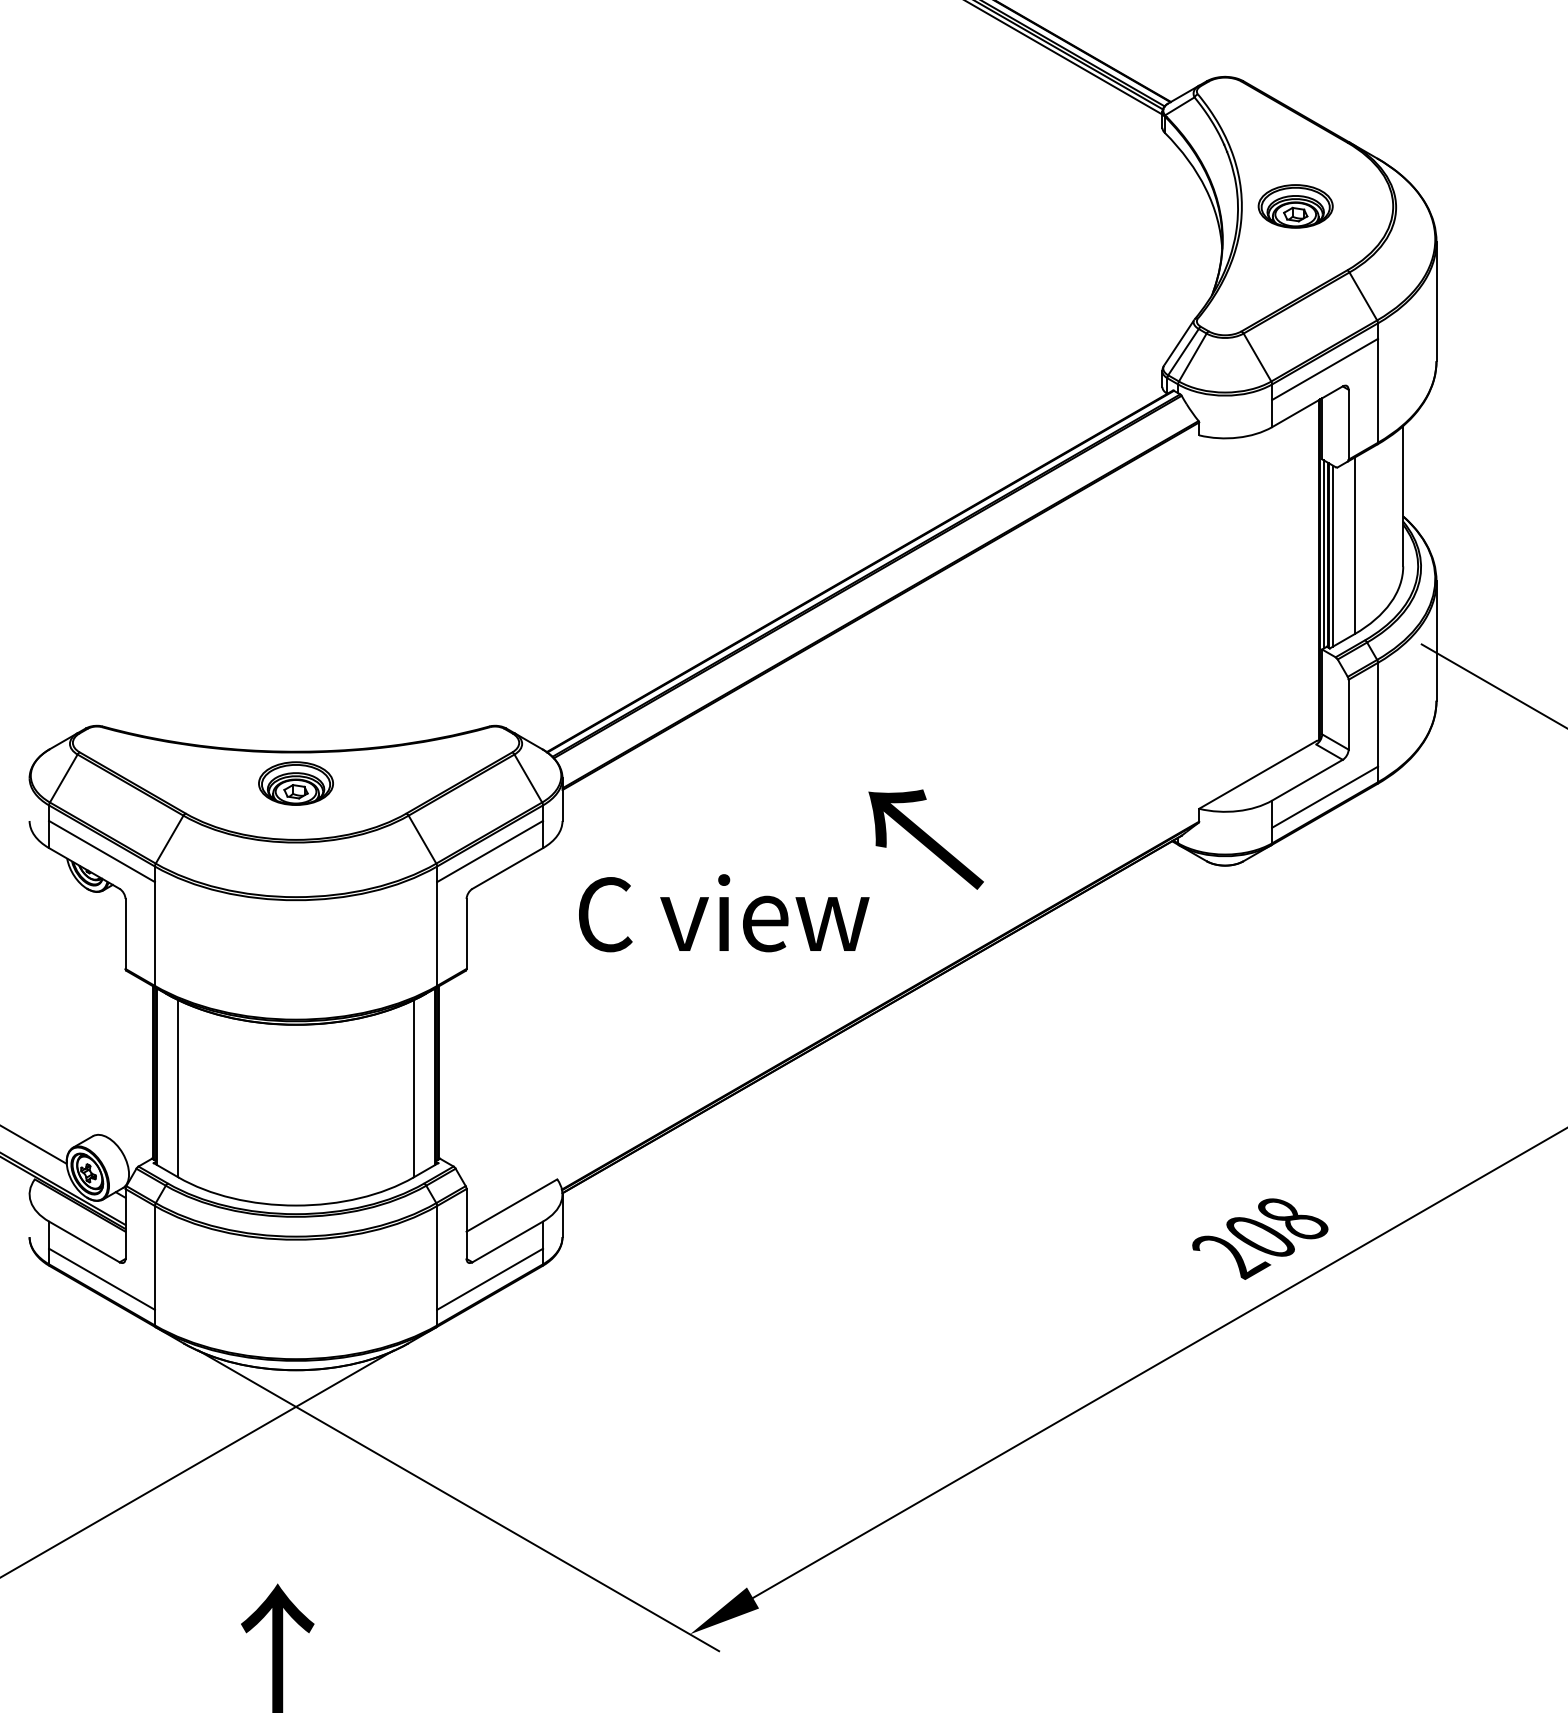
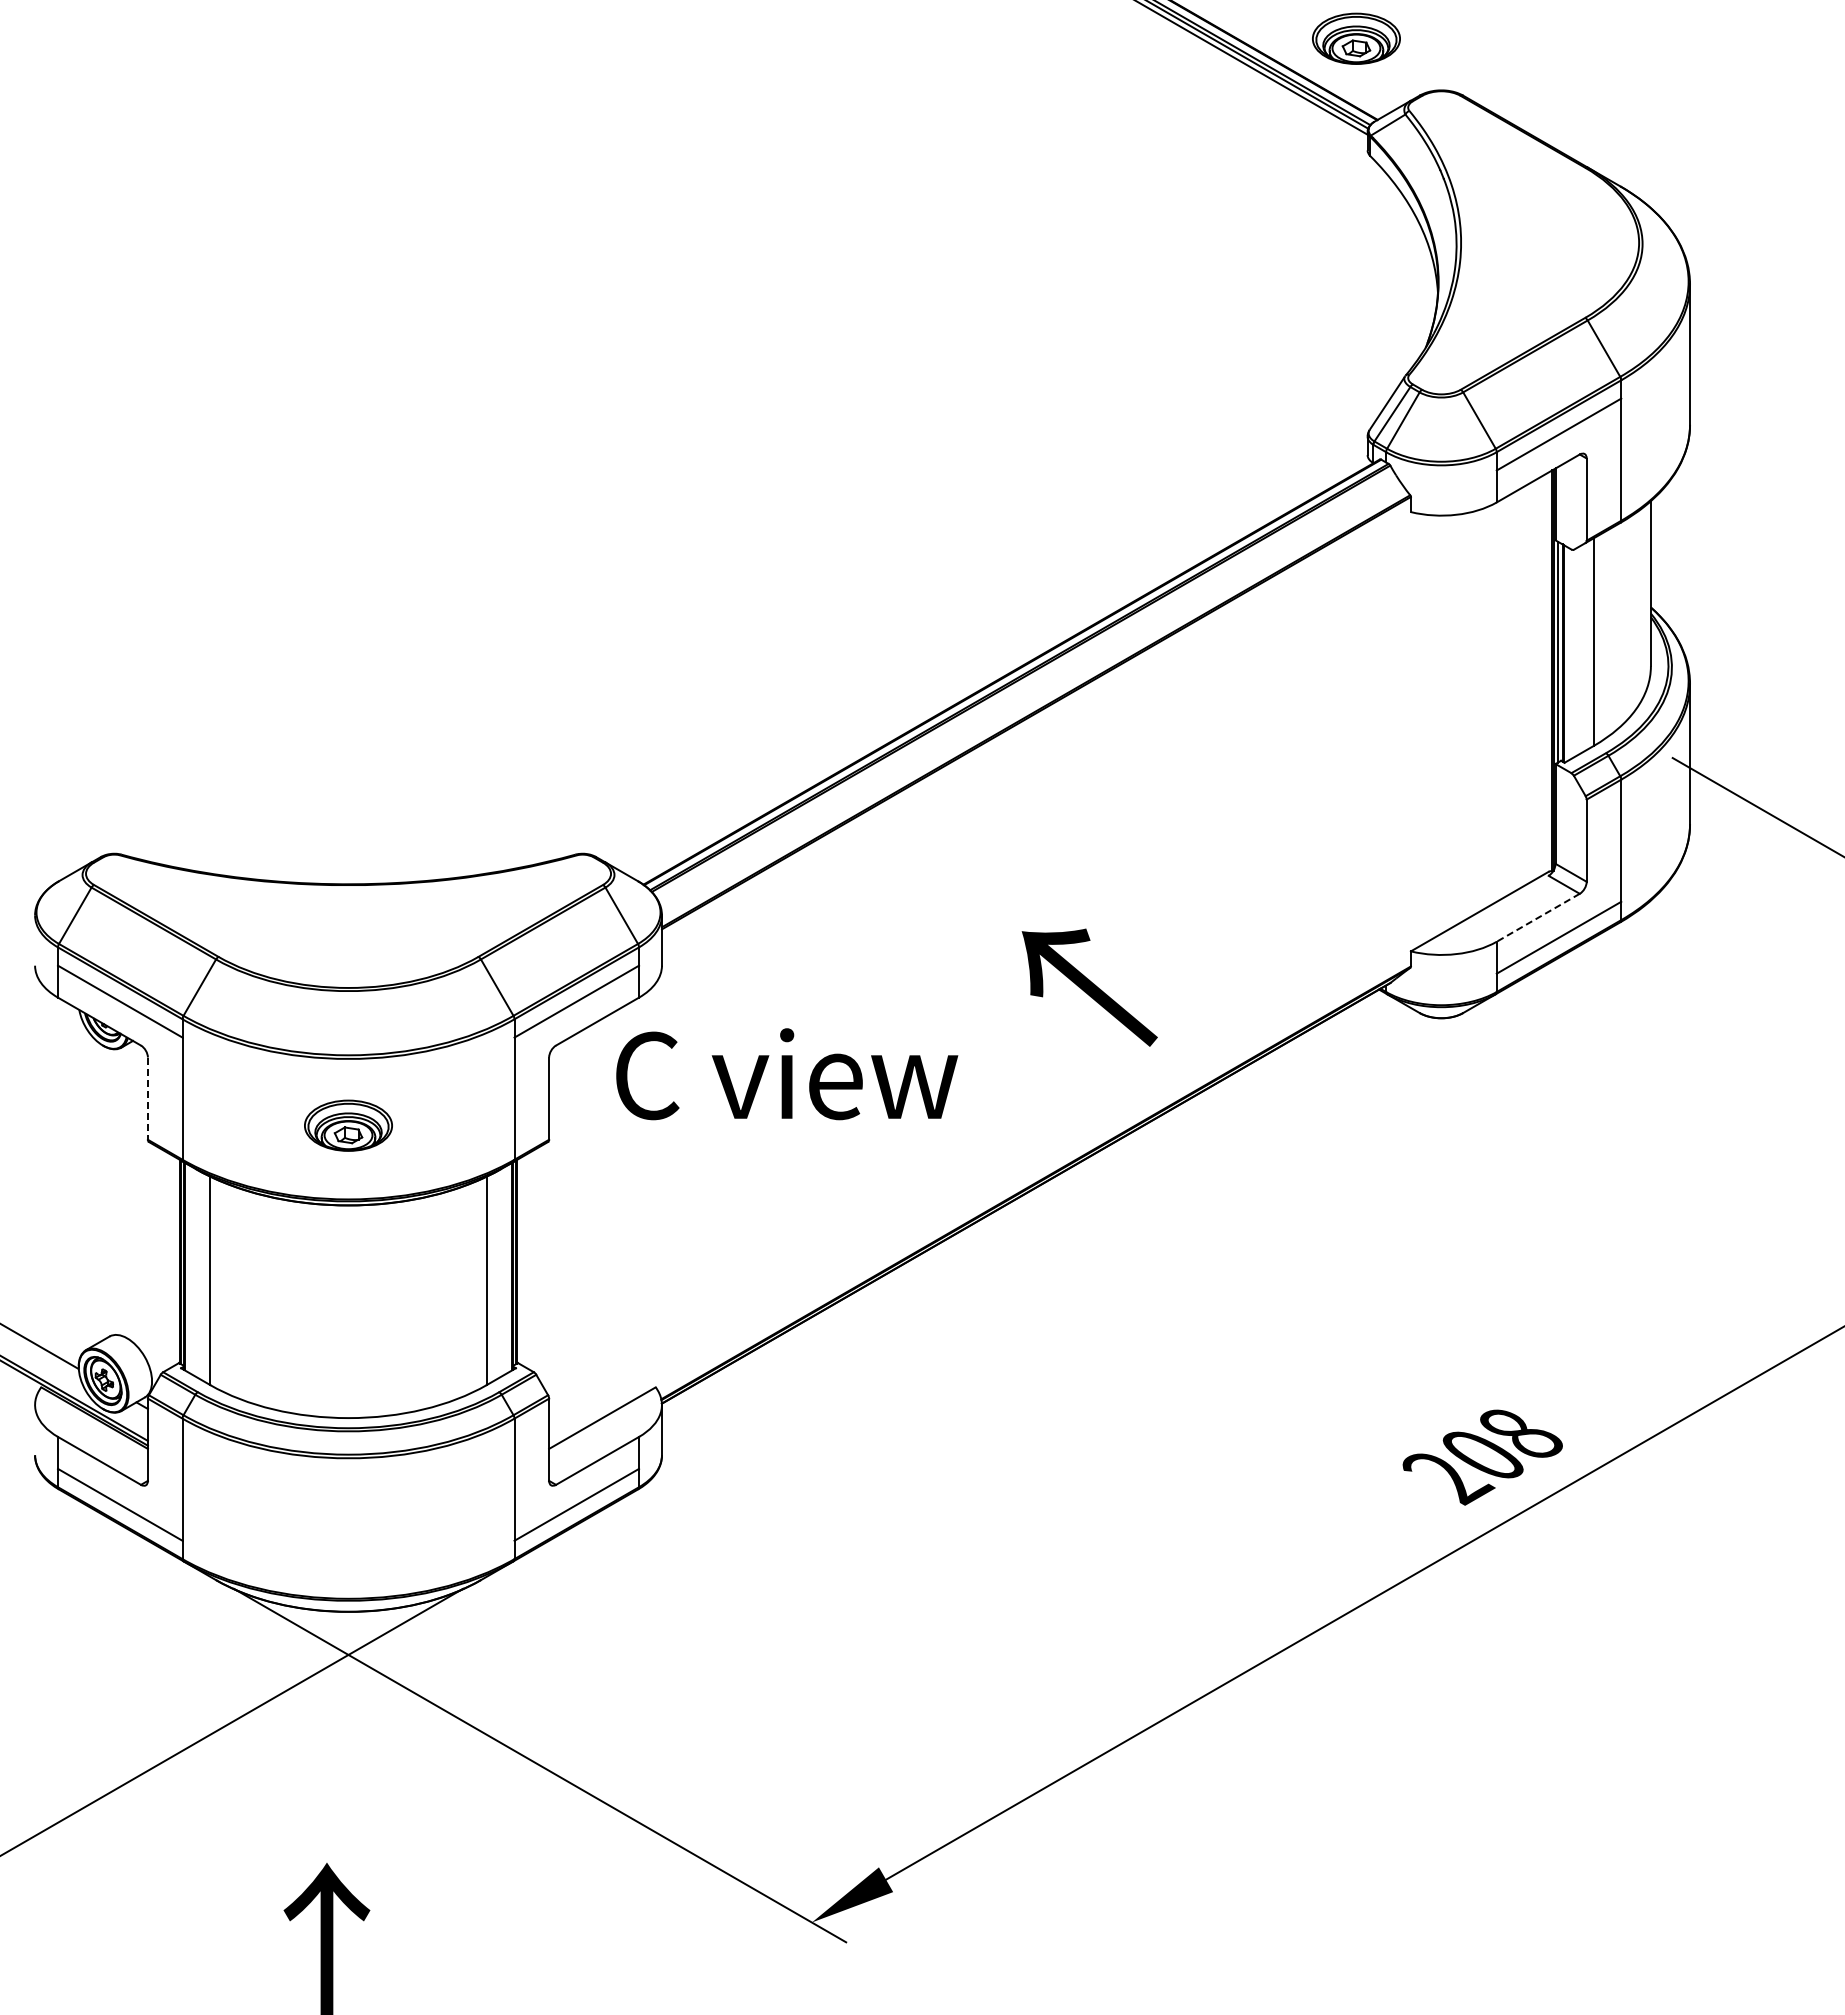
part: (1295, 206) -> (1356, 38), moved
line: (1333, 555) -> (1568, 653), removed
line: (1307, 779) -> (1538, 917), solid -> dashed
part: (296, 783) -> (348, 1125), moved
text: (724, 913) -> (787, 1074), moved
line: (125, 934) -> (147, 1099), solid -> dashed

